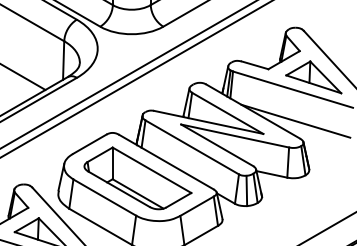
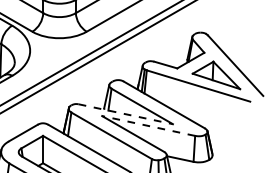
line: (295, 120) -> (200, 112), removed
line: (208, 122) -> (125, 114), solid -> dashed
line: (234, 135) -> (148, 125), solid -> dashed

